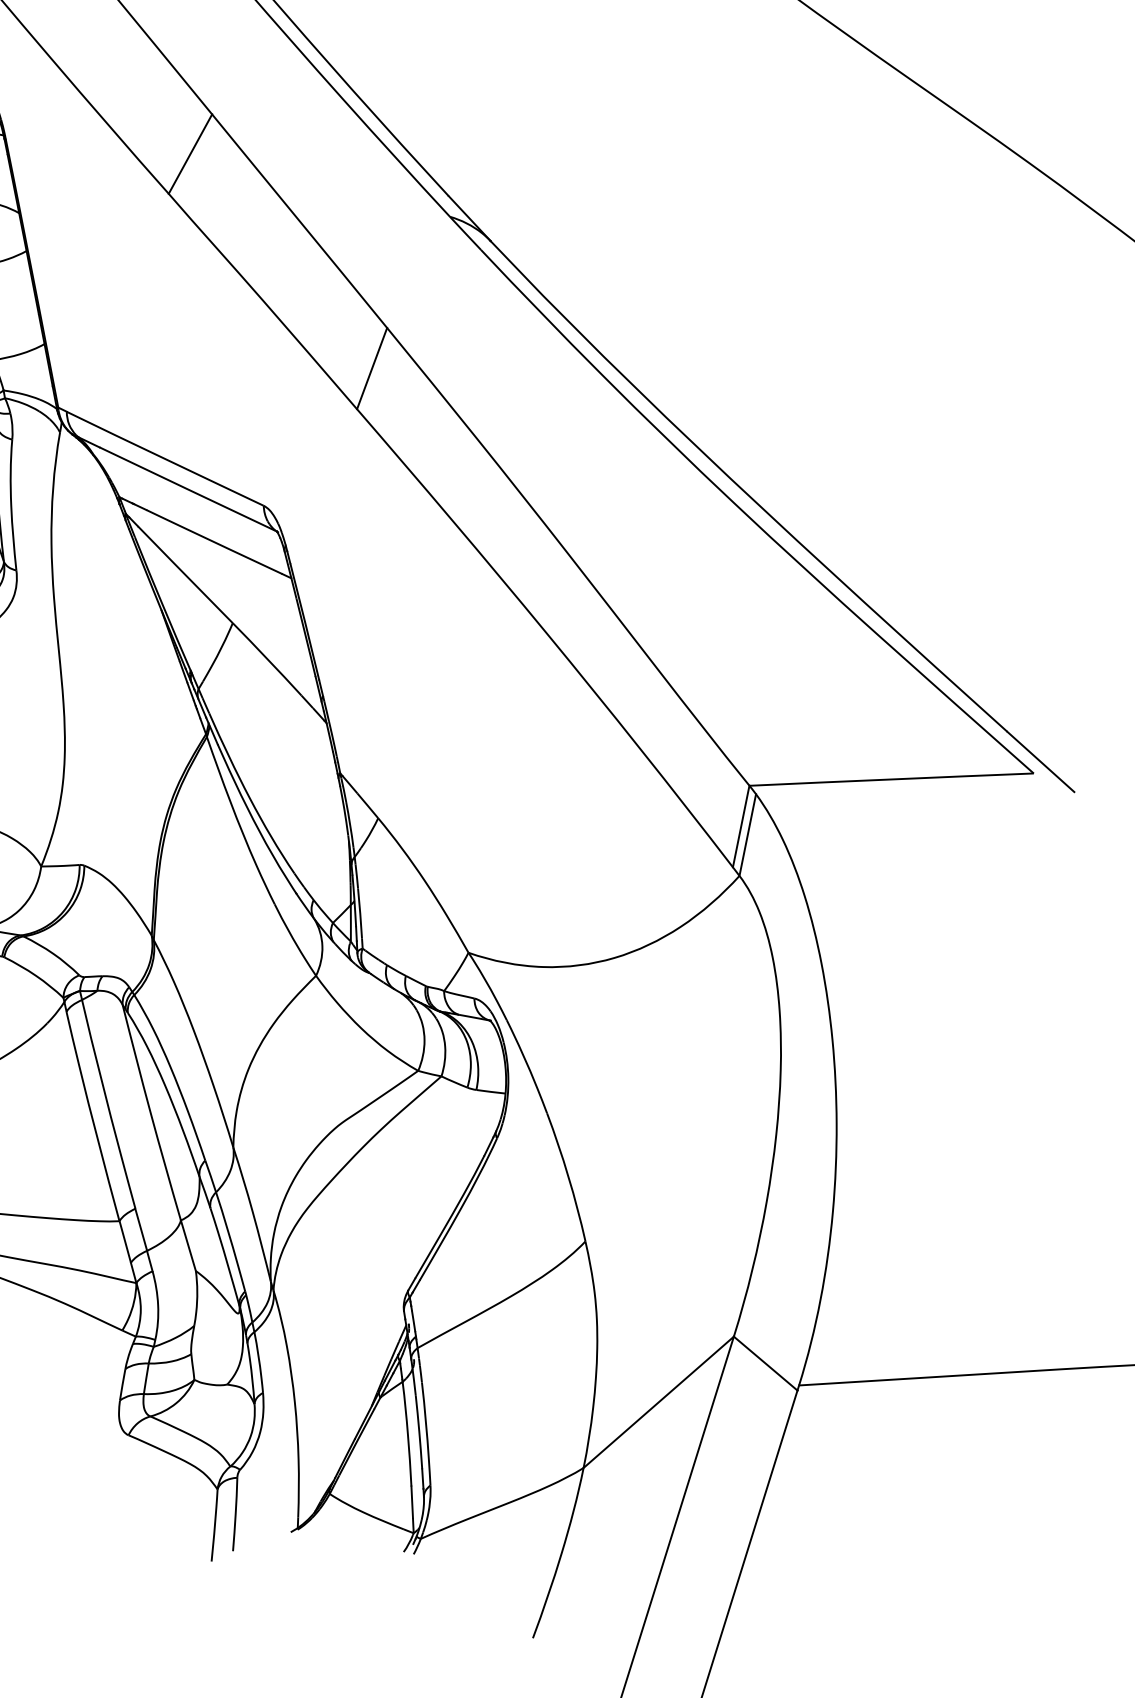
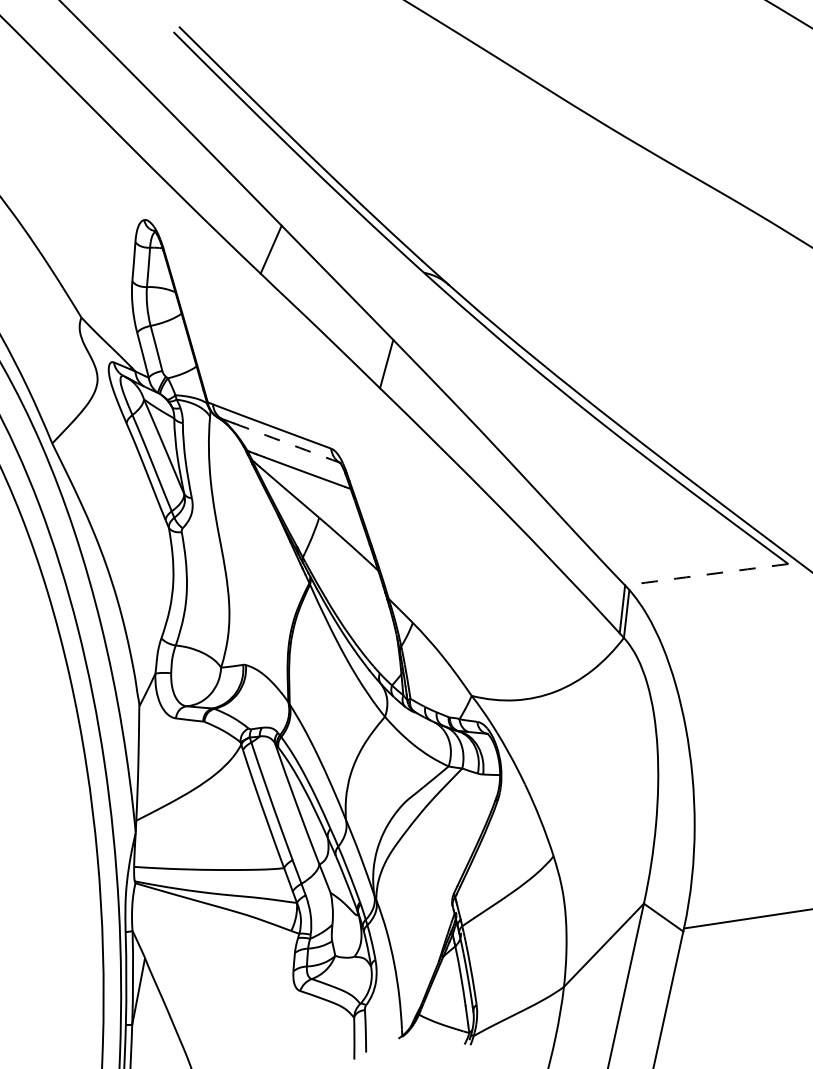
arc: (187, 488) -> (286, 442), solid -> dashed
arc: (891, 779) -> (706, 574), solid -> dashed

